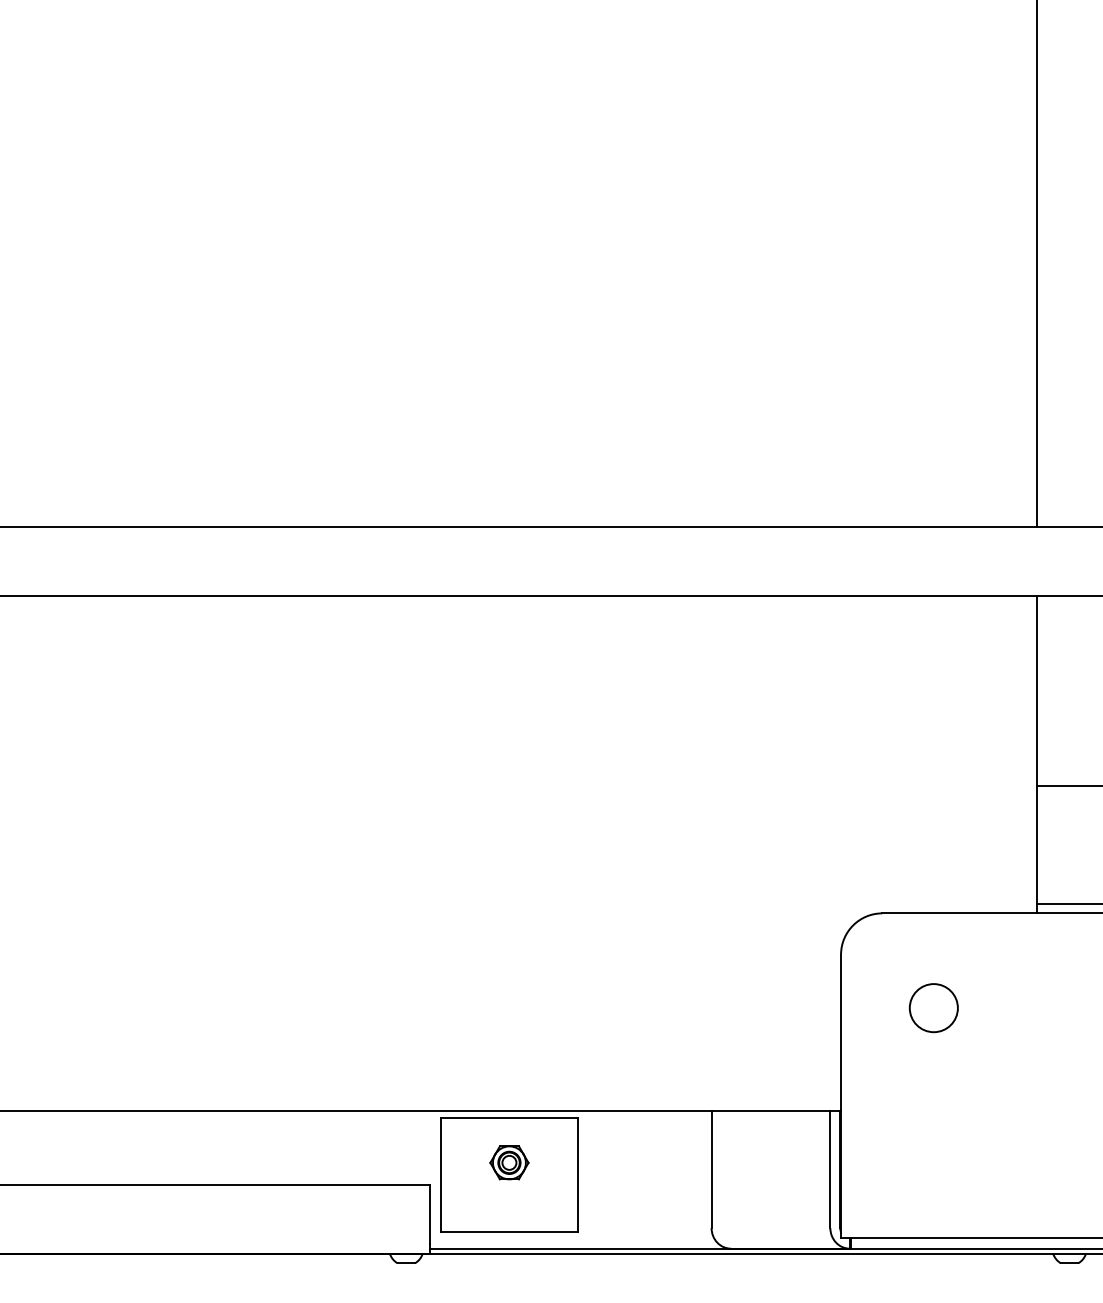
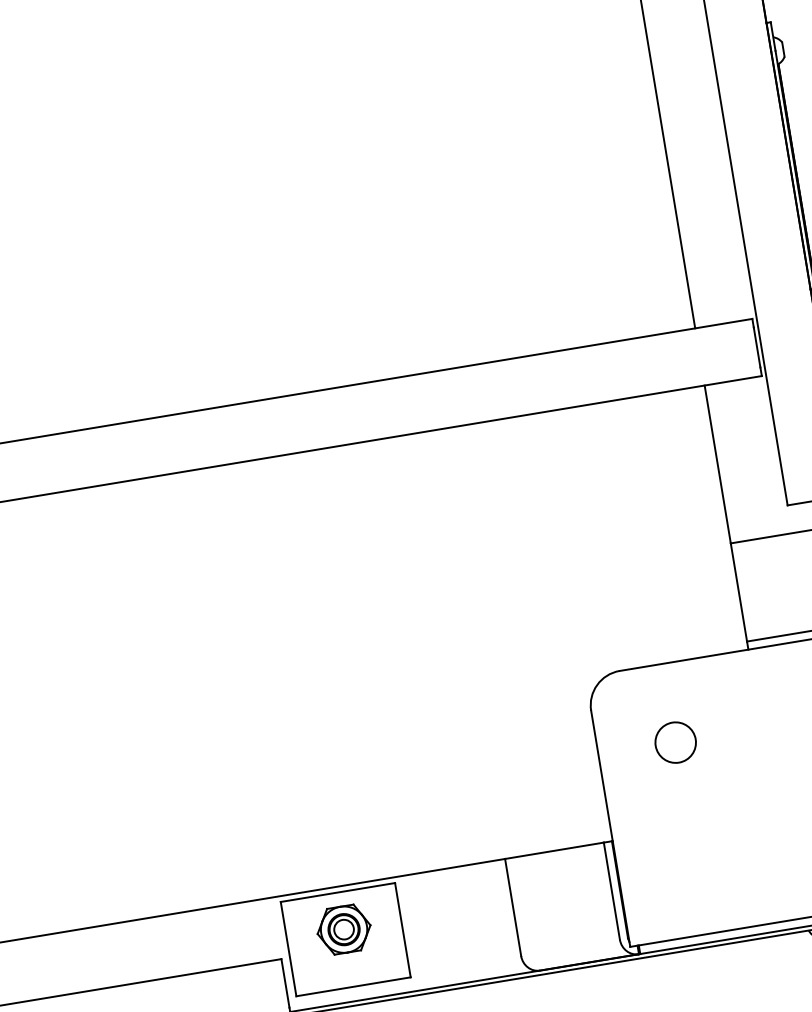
part: (509, 1162) -> (344, 929), size x1.67

